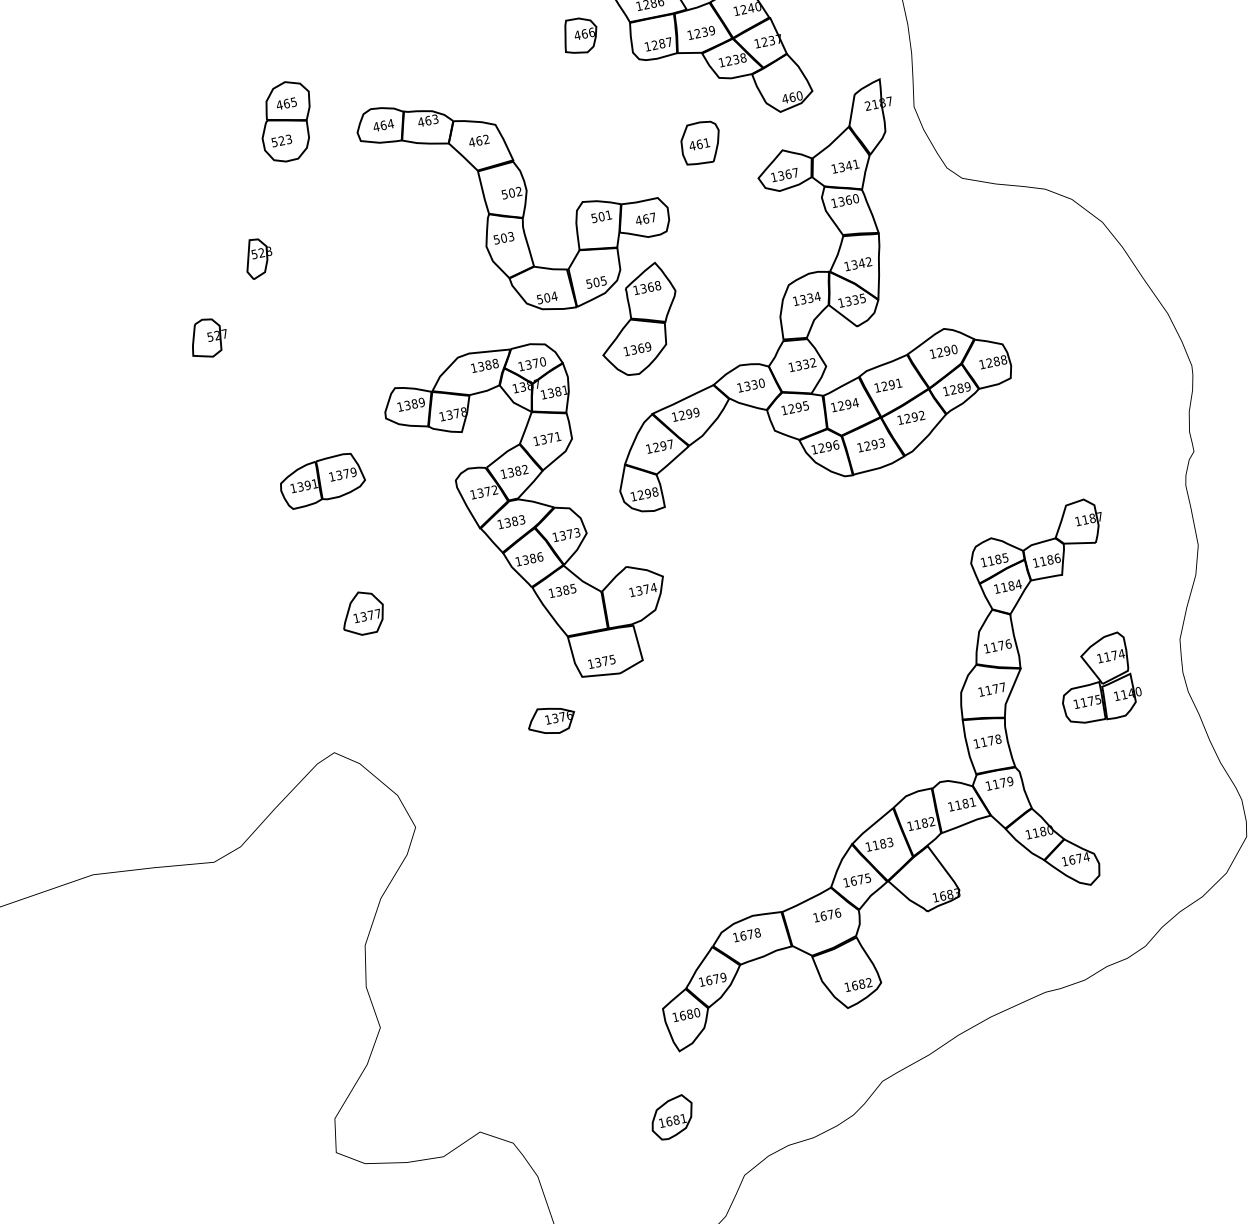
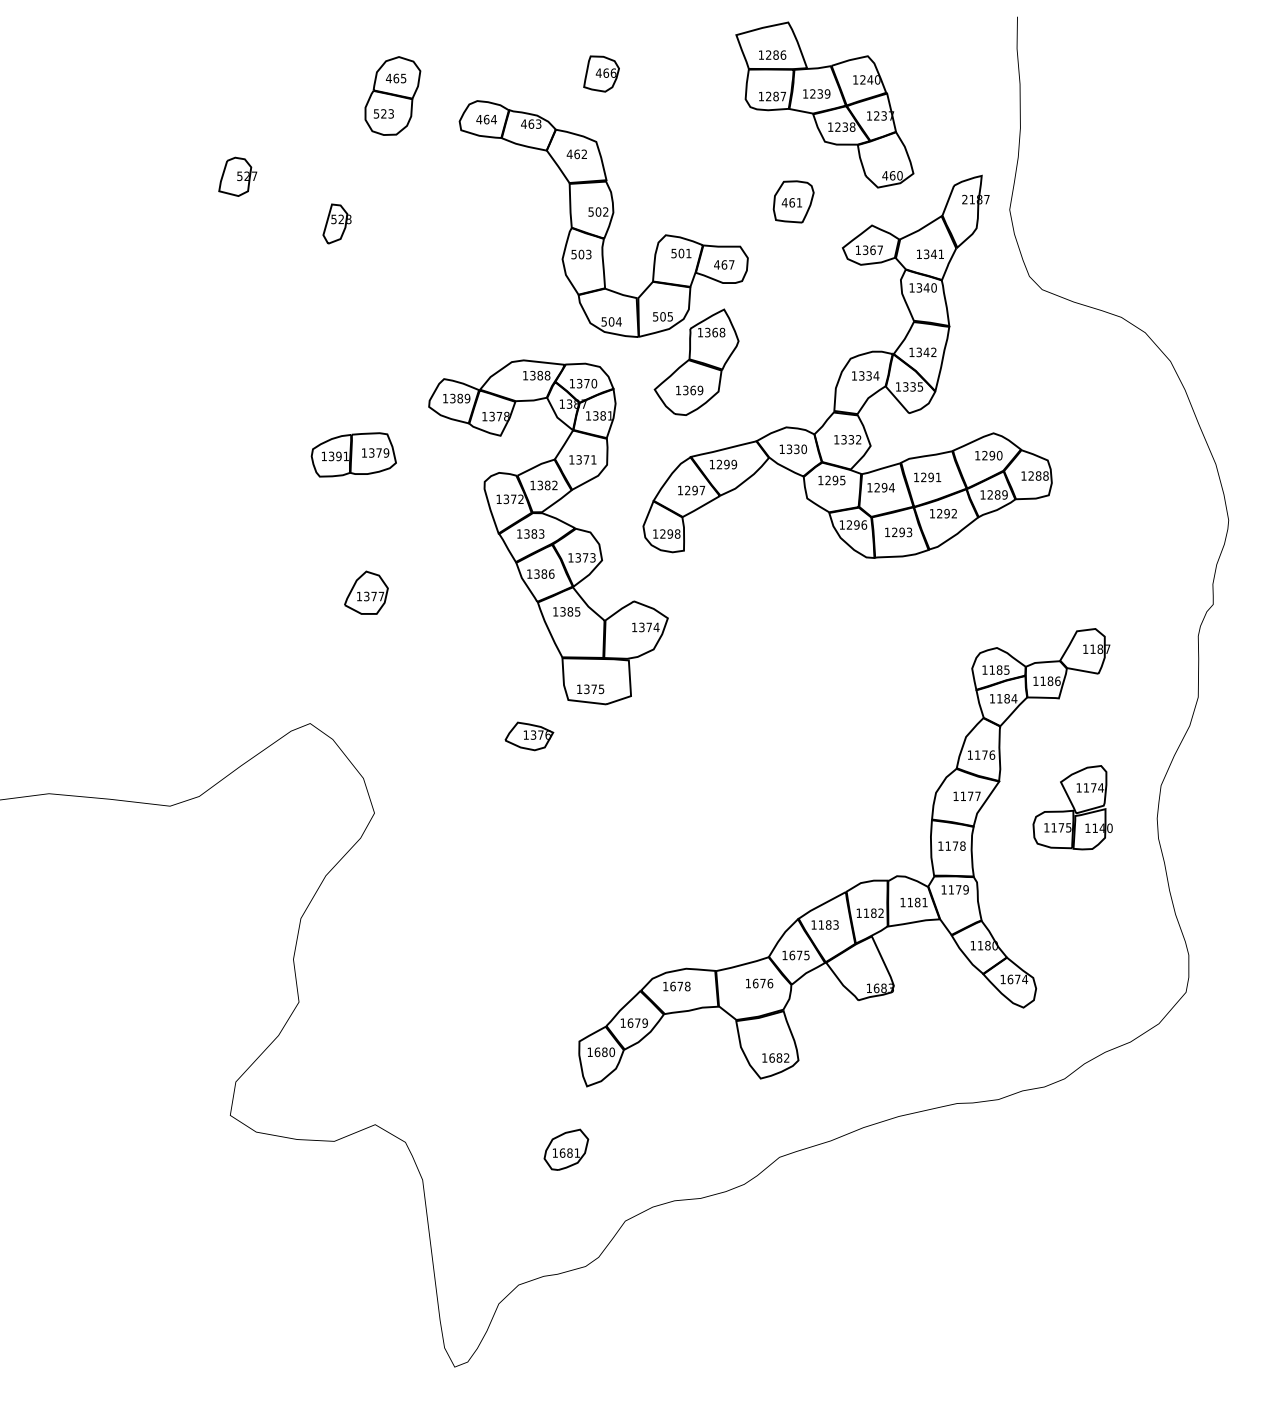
part: (580, 35) -> (601, 73), moved
text: (848, 199) -> (926, 287), 1360 -> 1340
part: (208, 337) -> (237, 176), moved

